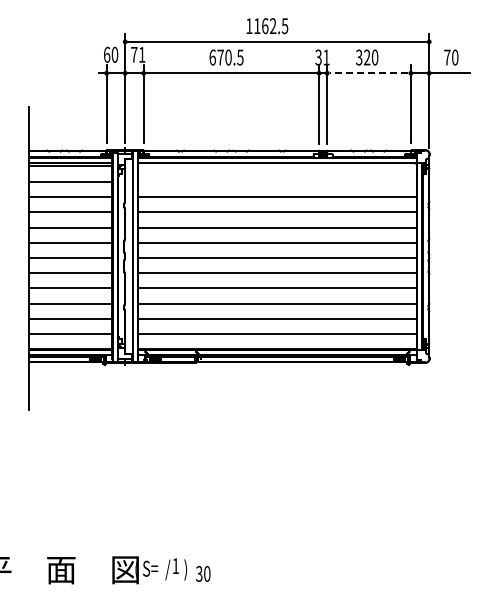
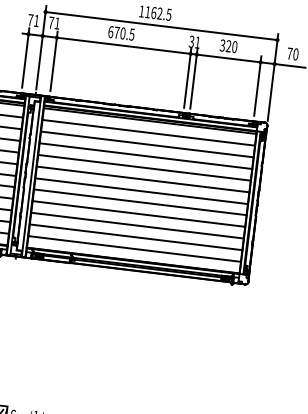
text: (110, 54) -> (33, 20), 60 -> 71
line: (368, 73) -> (228, 58), dashed -> solid
line: (277, 166) -> (150, 121), added
line: (277, 181) -> (148, 132), added

